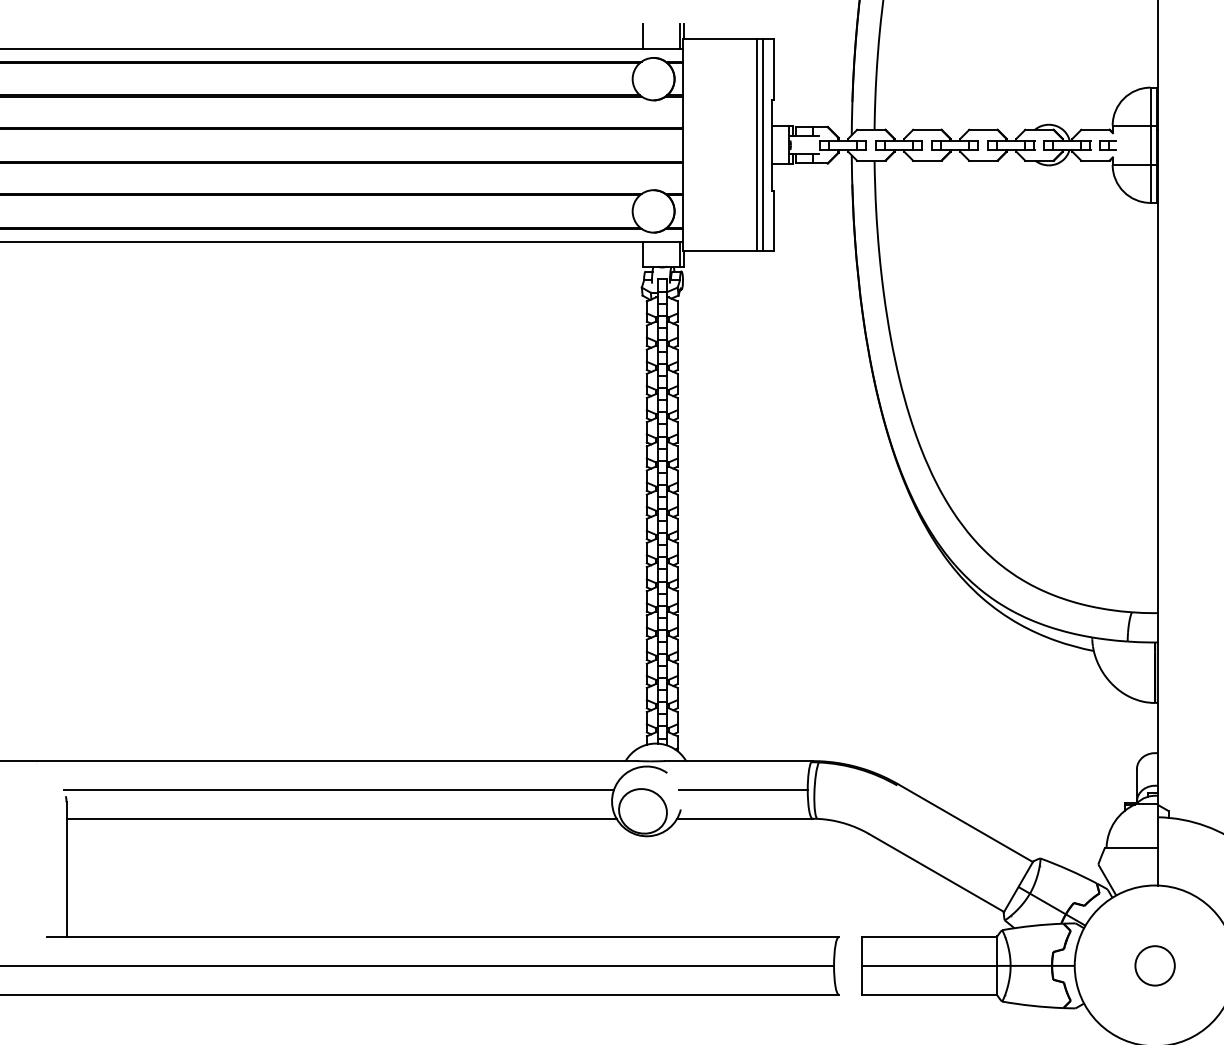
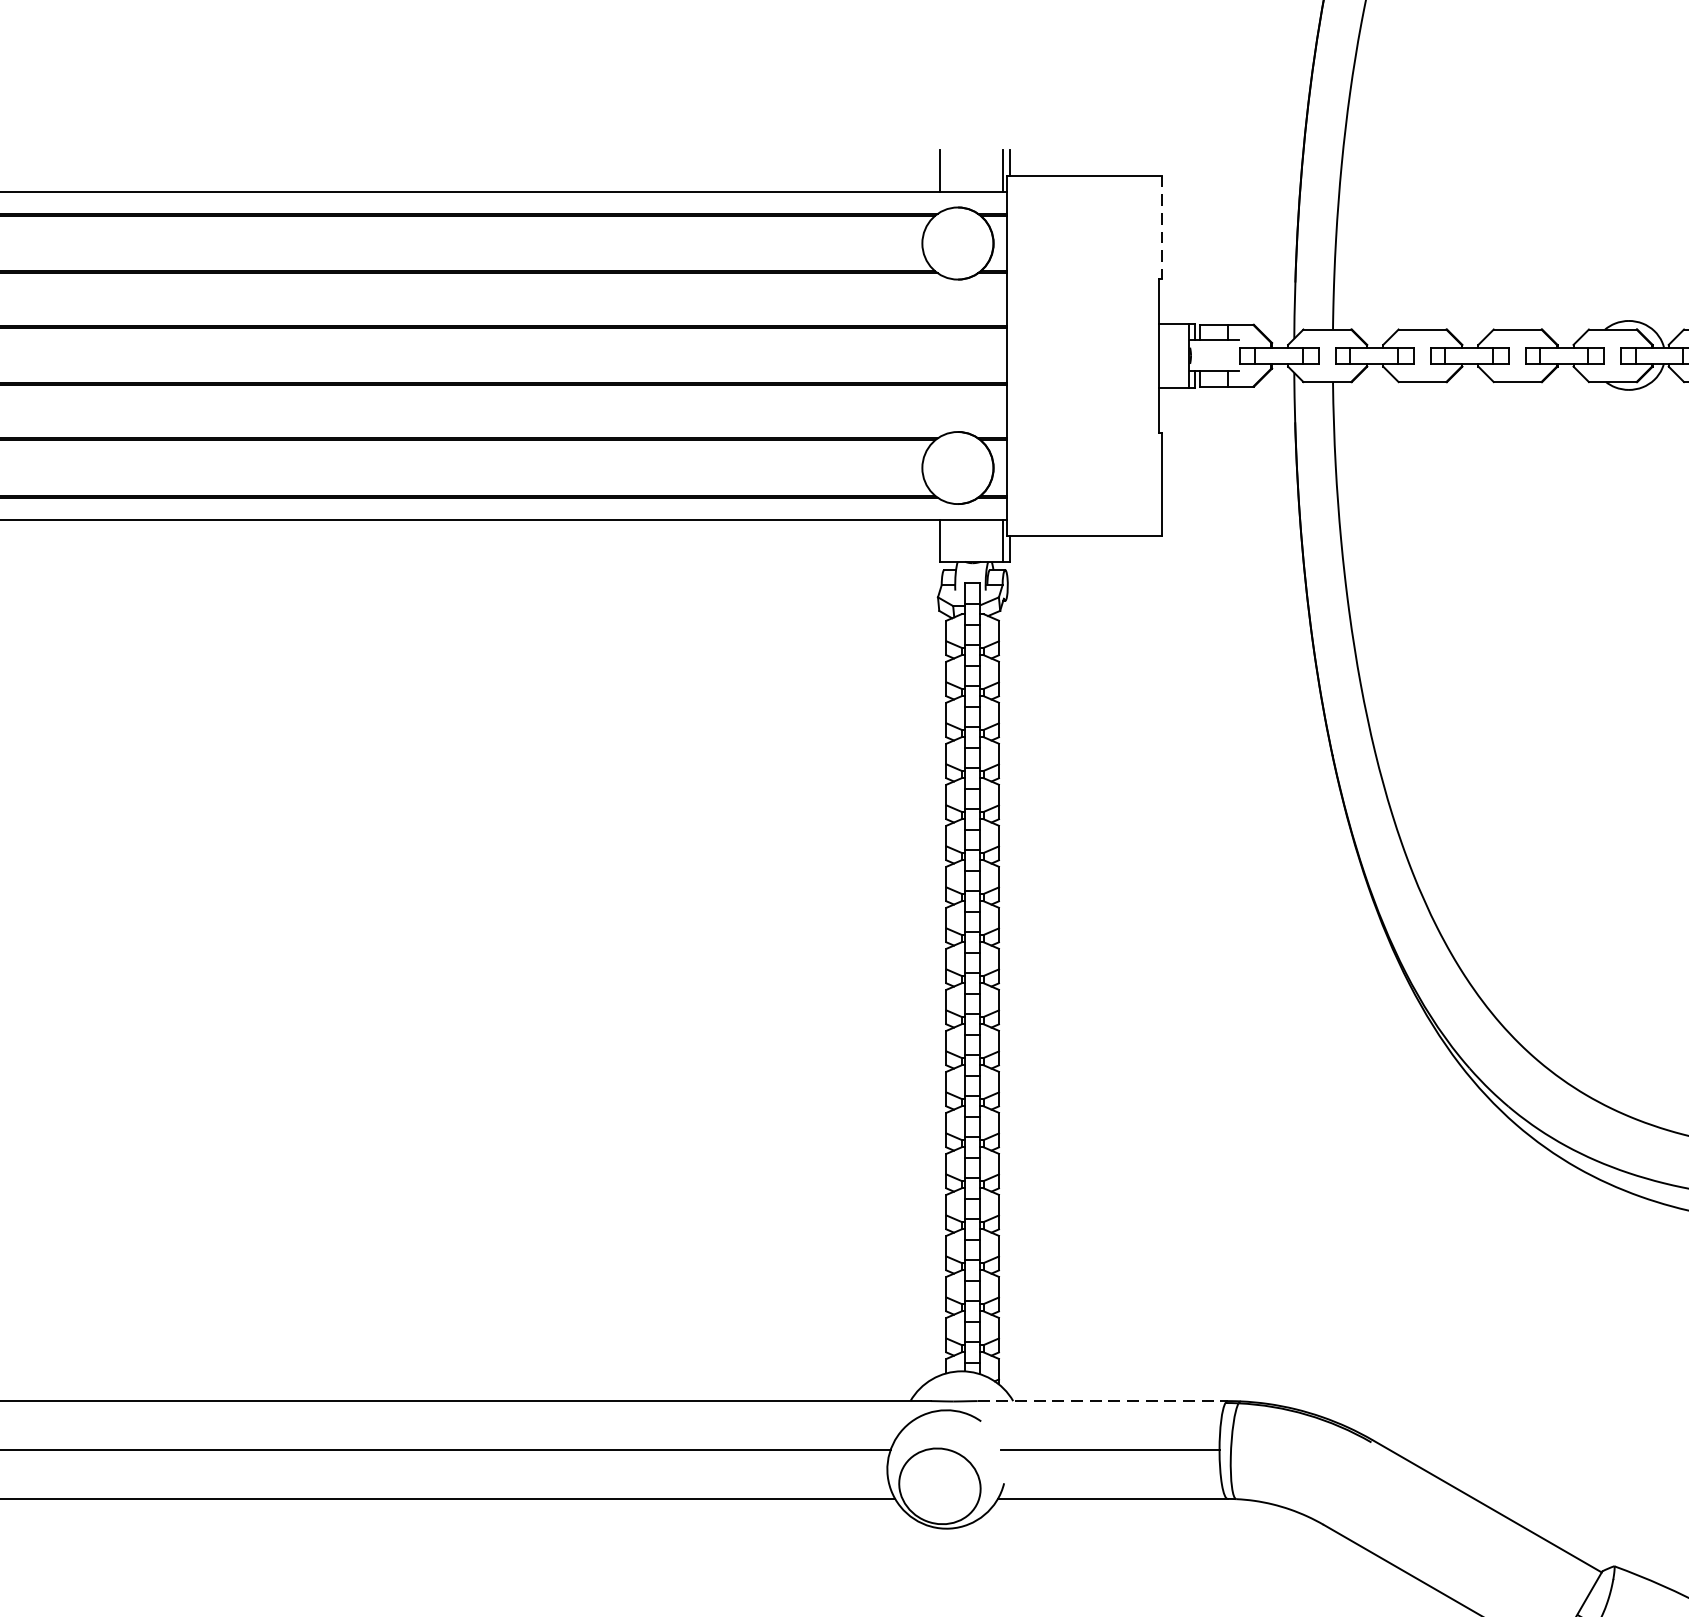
line: (773, 69) -> (1161, 227), solid -> dashed
line: (757, 145) -> (1134, 356), removed
line: (763, 145) -> (1144, 356), removed
line: (738, 761) -> (1102, 1401), solid -> dashed

